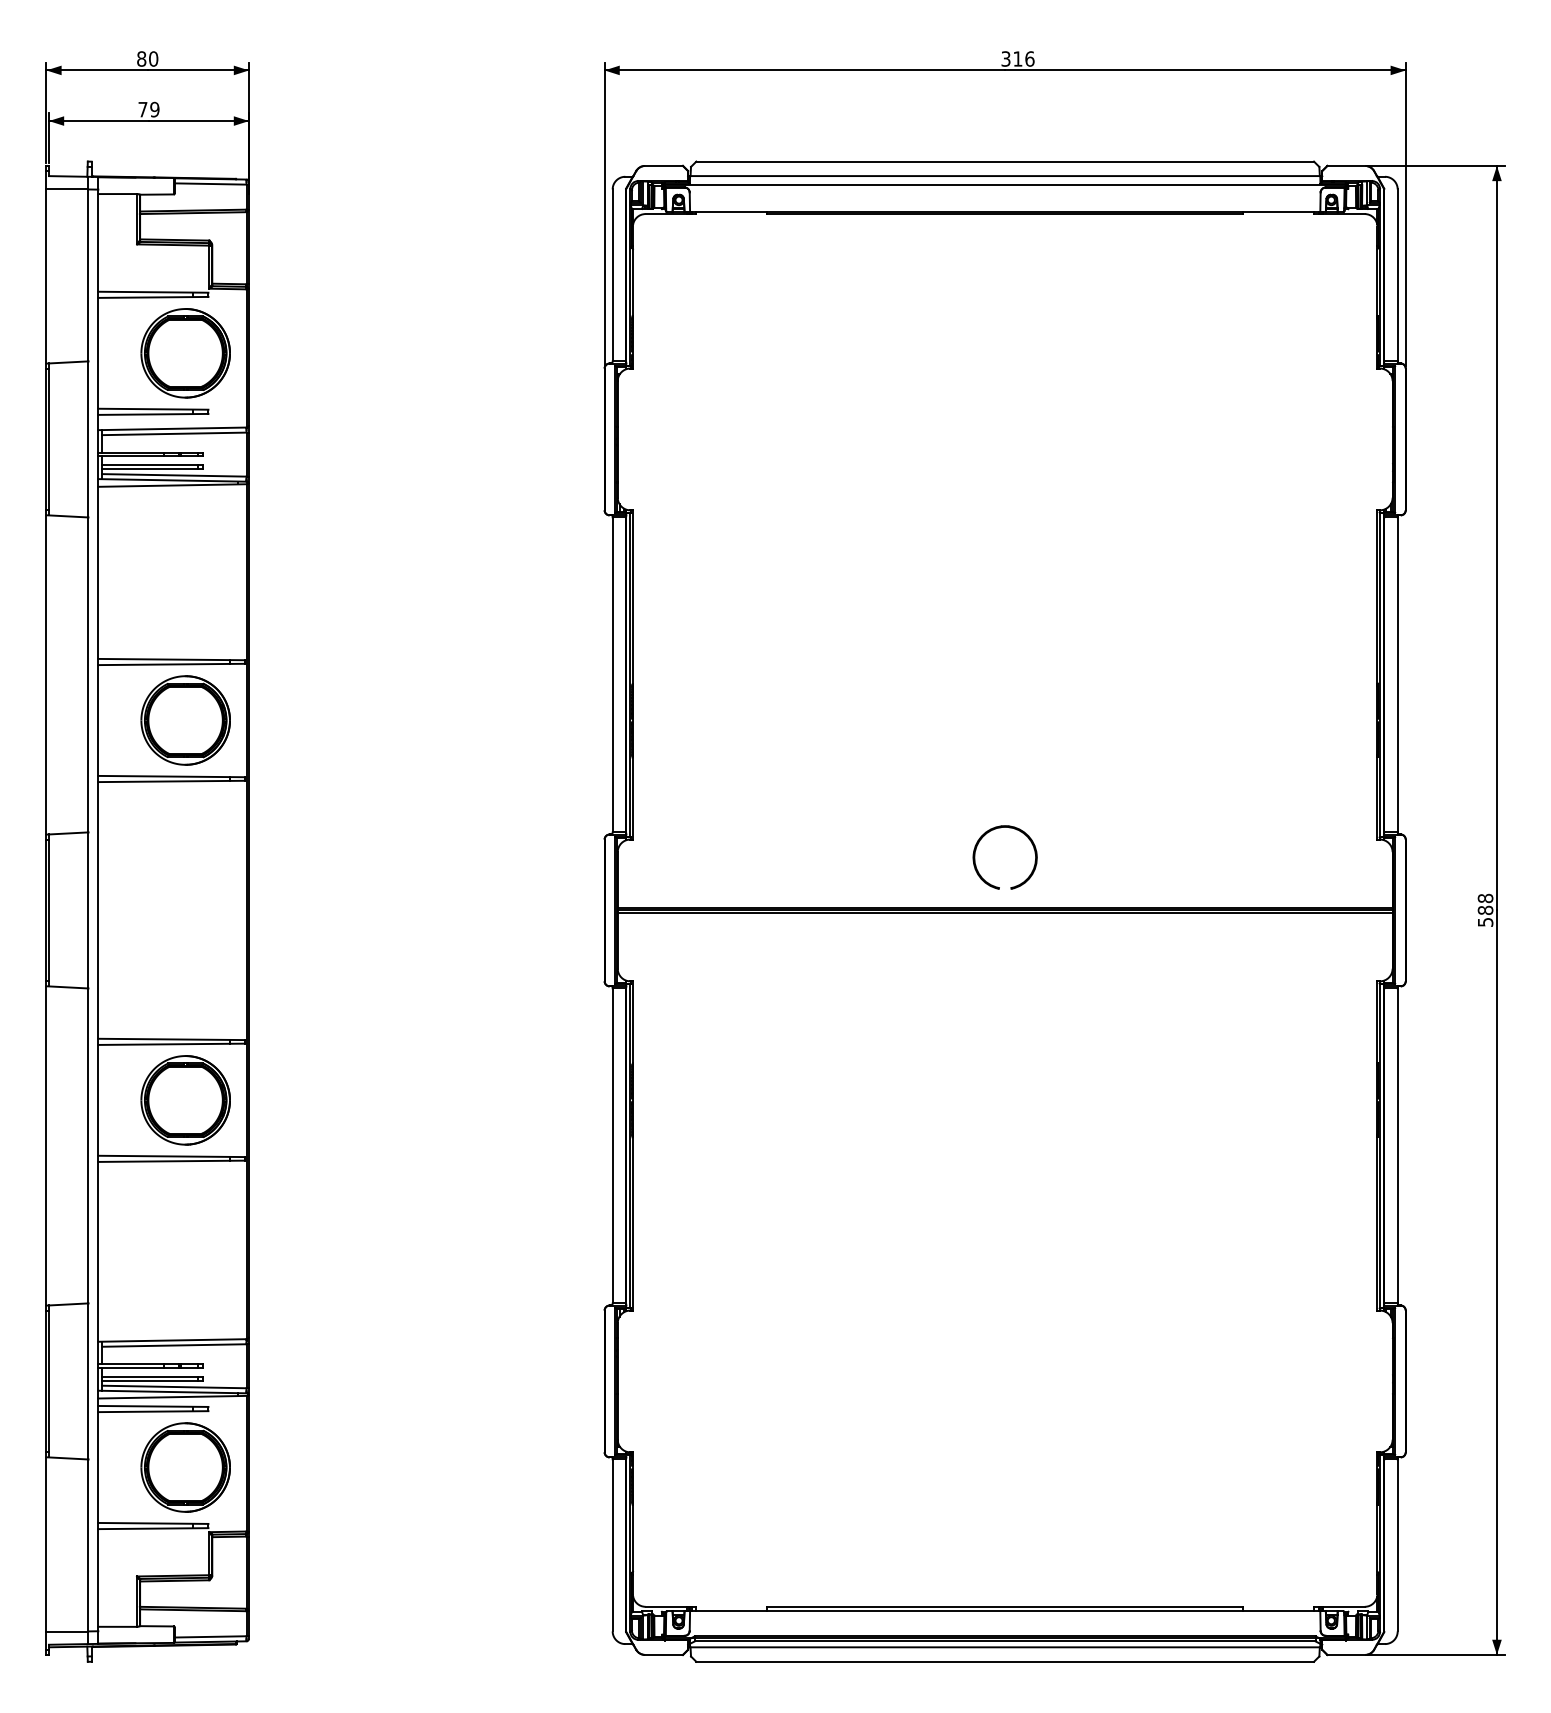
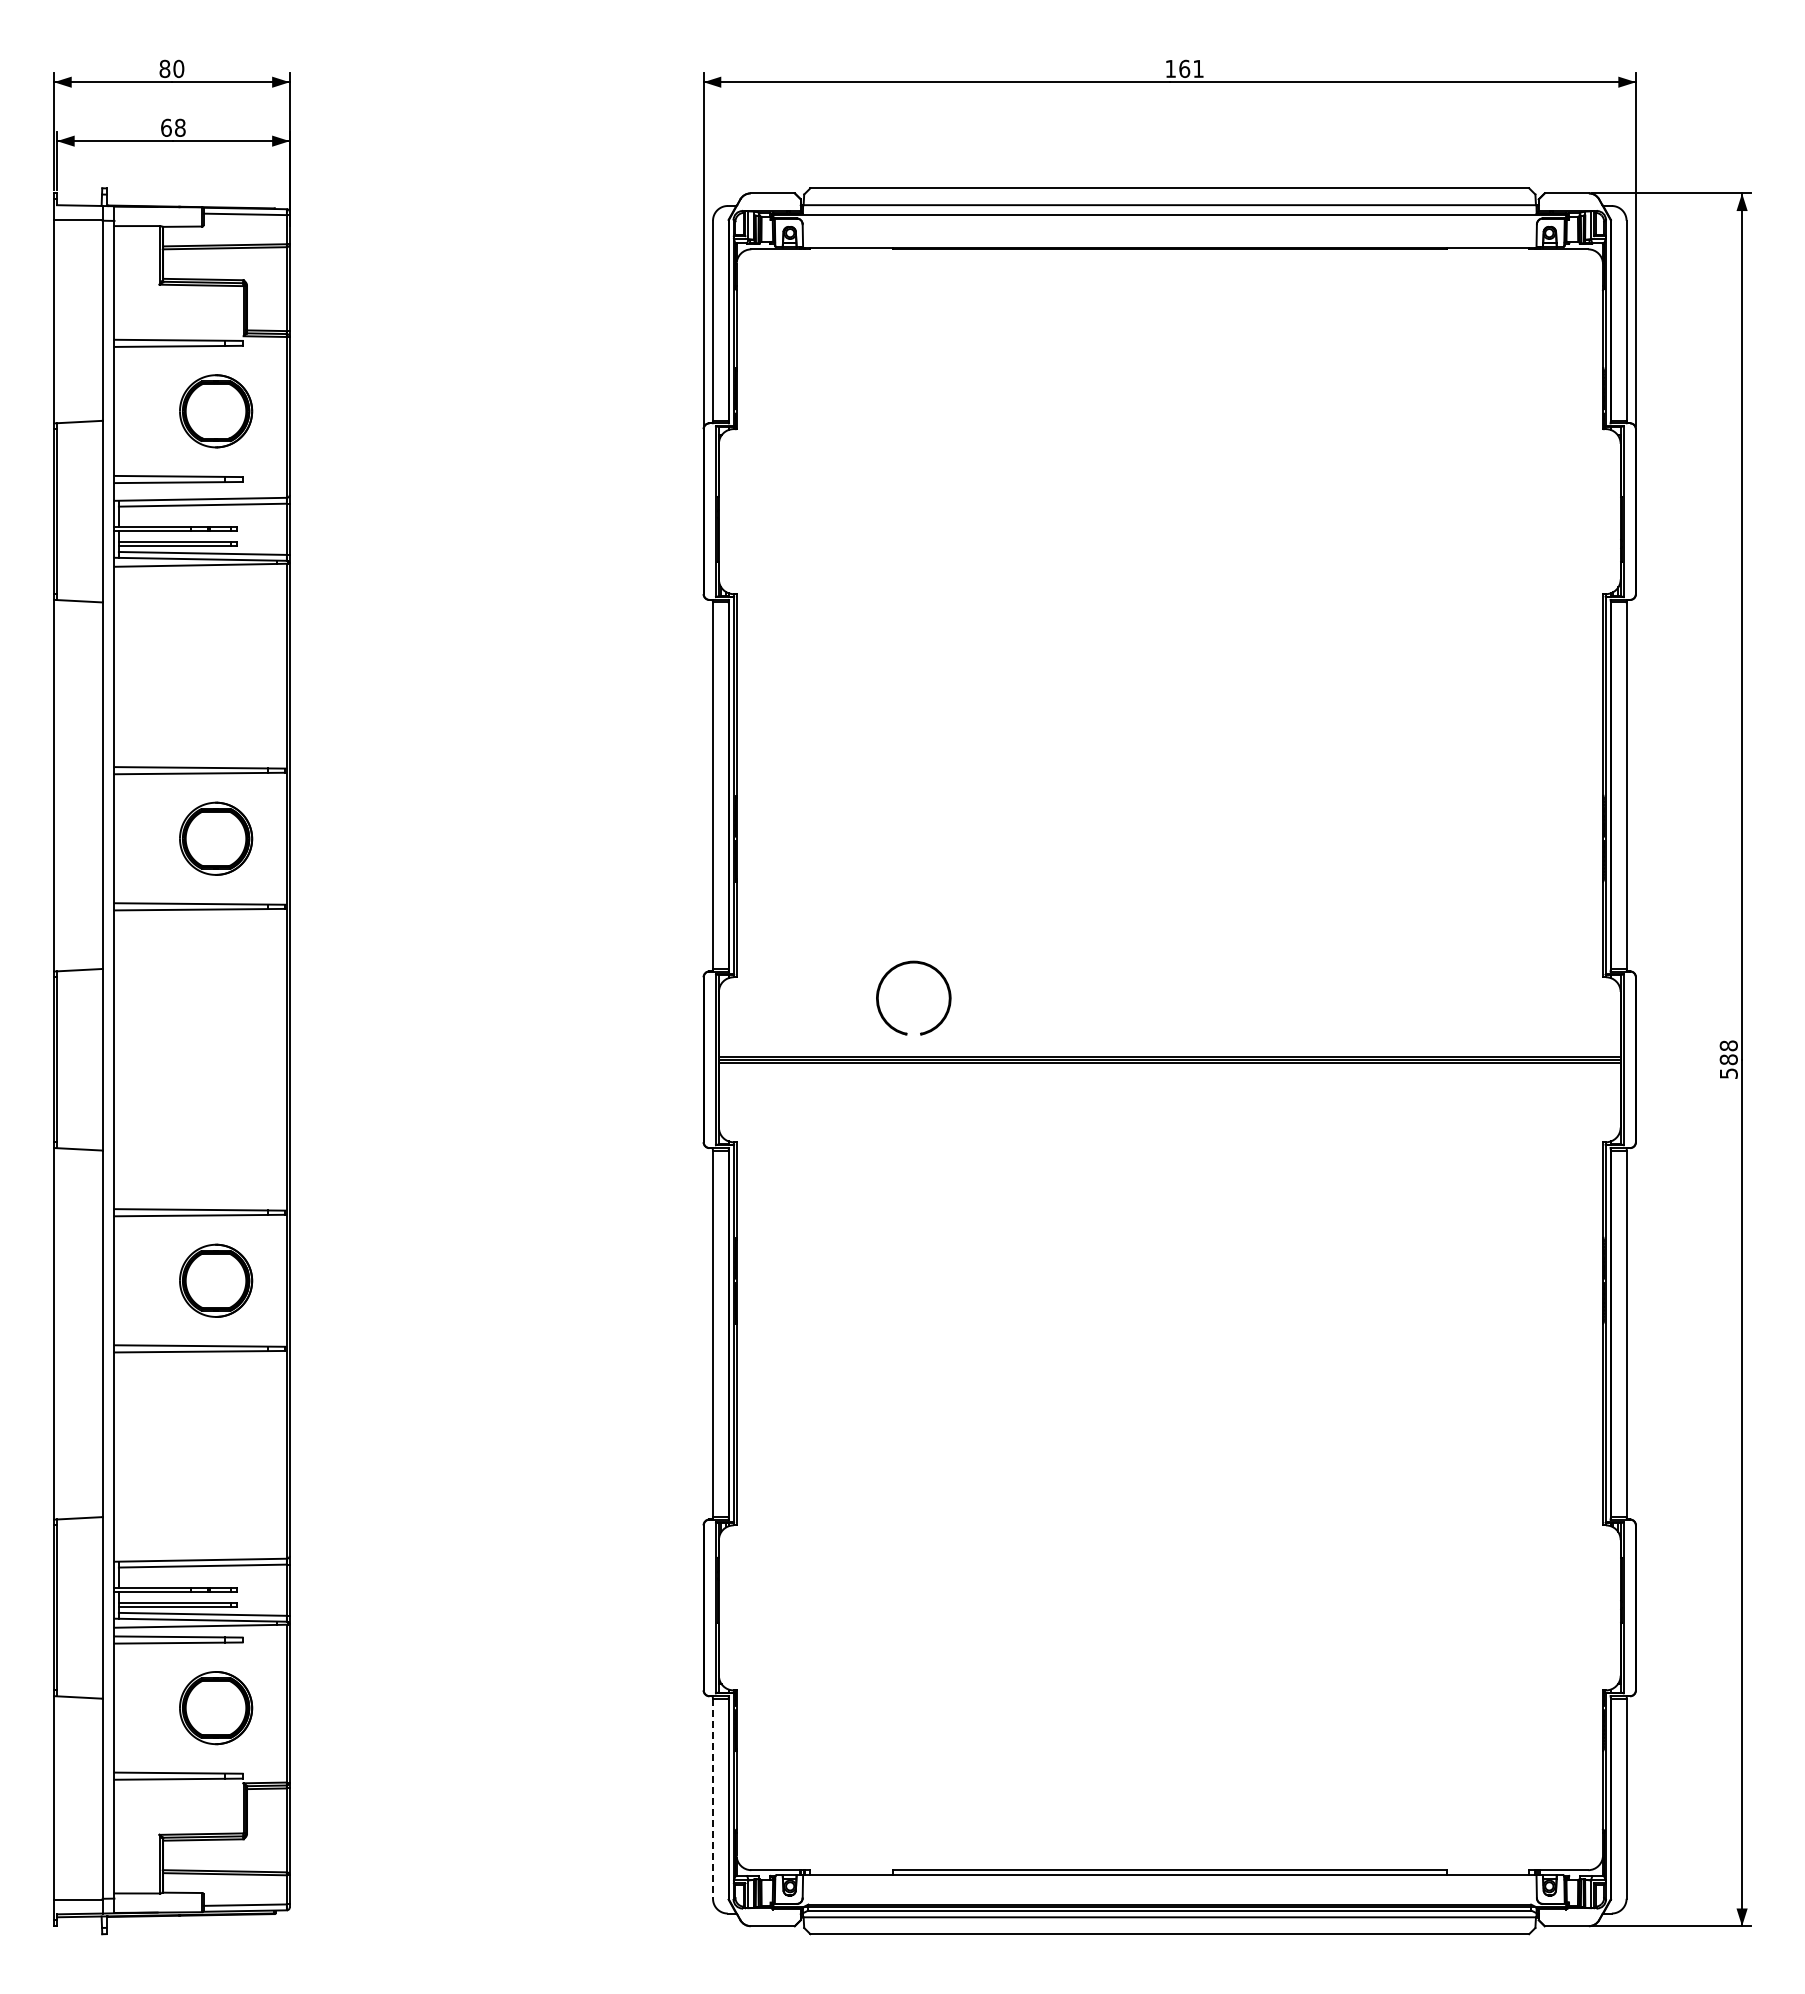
text: (1017, 58) -> (1184, 68), 316 -> 161
text: (149, 109) -> (173, 127), 79 -> 68
part: (185, 352) -> (215, 410), size x0.7
part: (185, 720) -> (215, 838), size x0.7
part: (999, 828) -> (907, 964), moved
part: (185, 1100) -> (215, 1280), size x0.7
part: (185, 1467) -> (215, 1707), size x0.7
line: (613, 1546) -> (713, 1799), solid -> dashed

